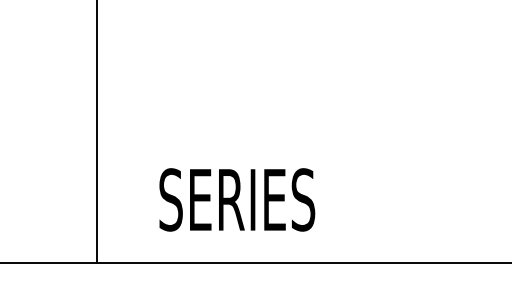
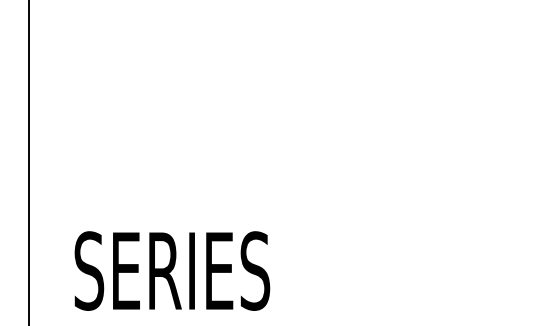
text: (237, 199) -> (172, 270), moved

